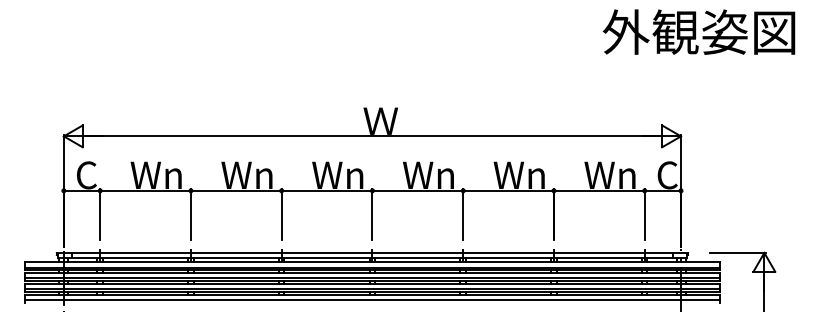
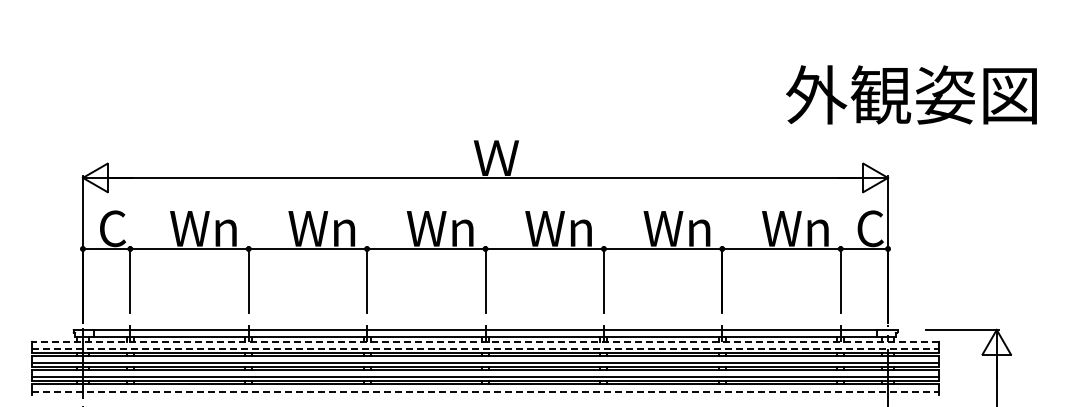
text: (699, 31) -> (911, 94), moved
line: (372, 261) -> (485, 341), solid -> dashed
line: (373, 267) -> (486, 348), solid -> dashed
line: (373, 300) -> (486, 391), solid -> dashed

